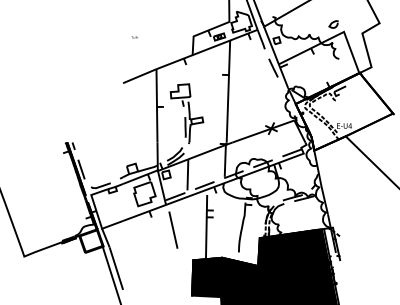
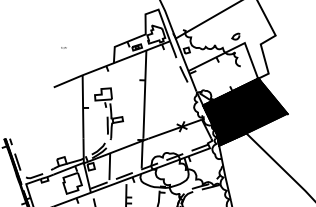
fill: (344, 111) -> (245, 111), added

